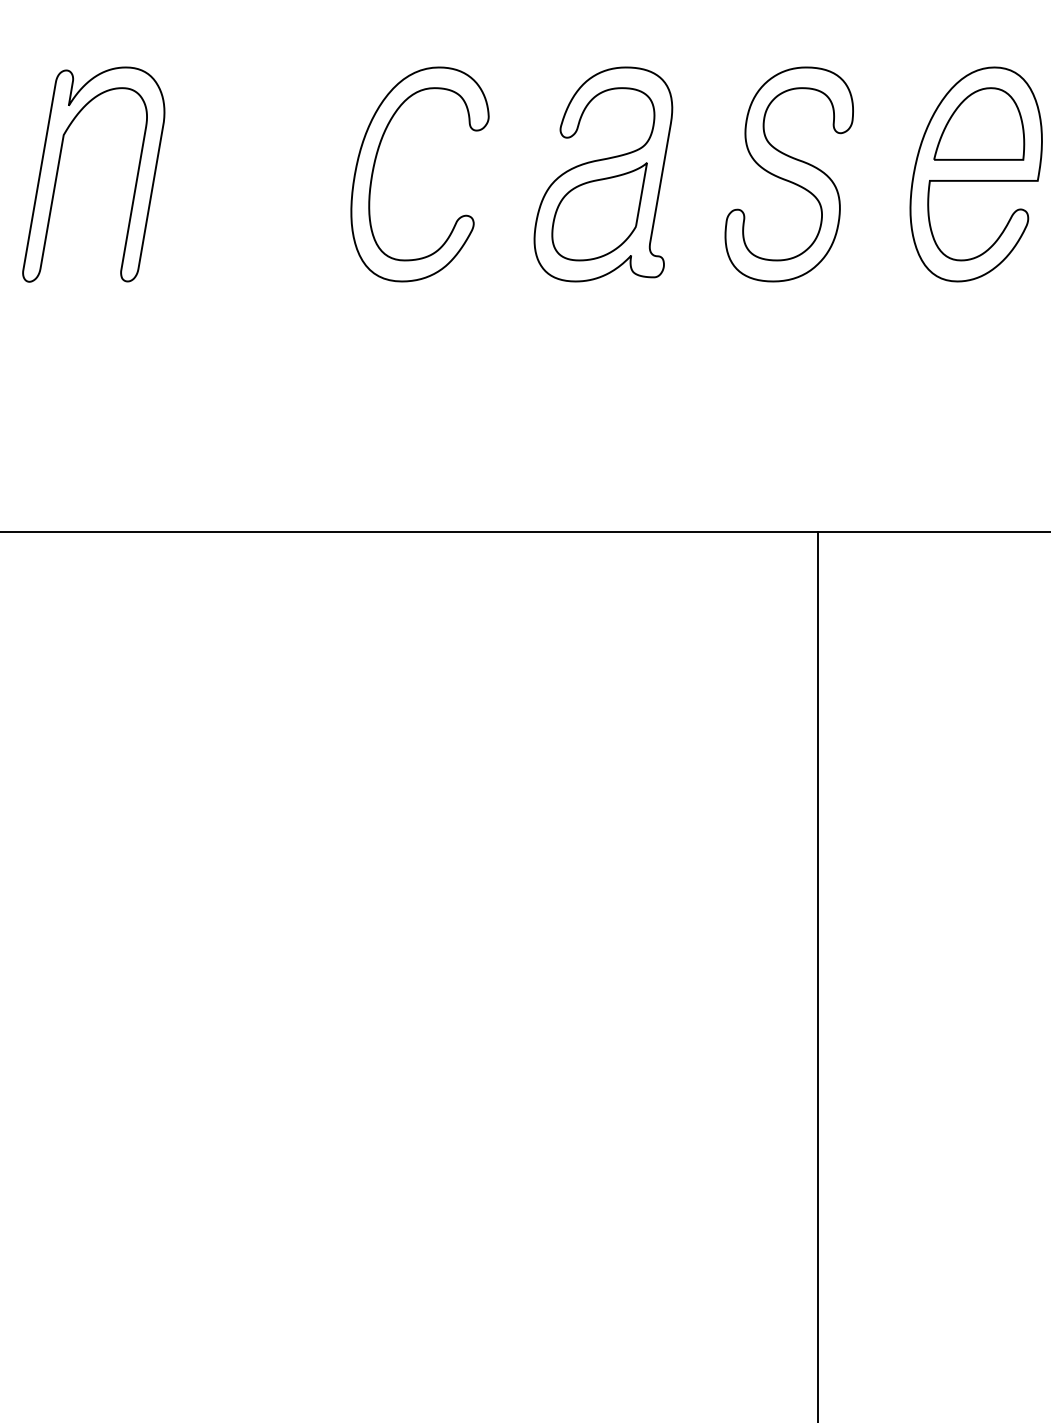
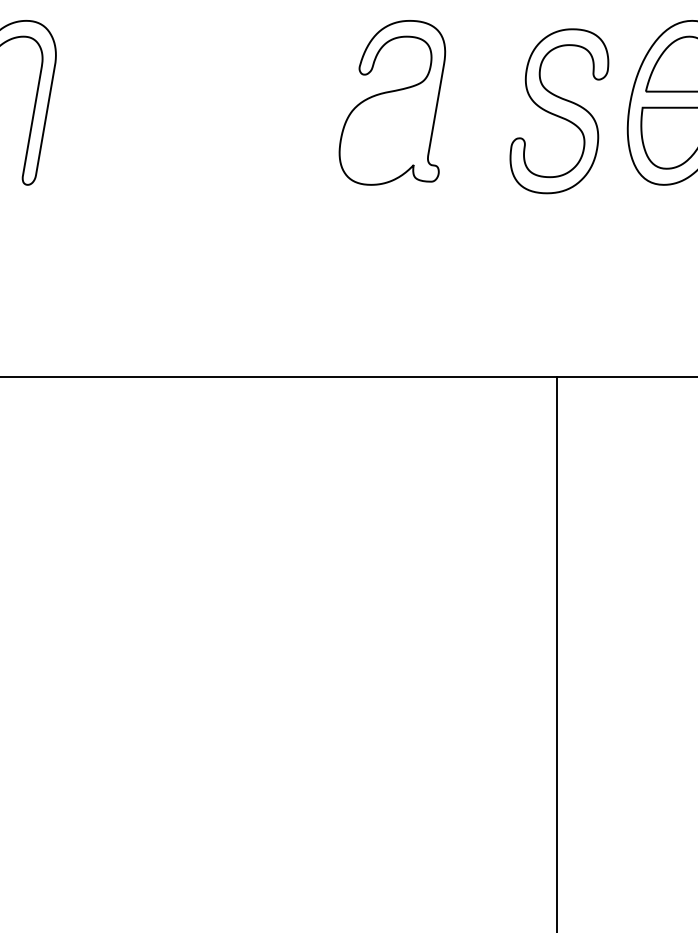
part: (375, 164) -> (217, 95), removed
part: (788, 174) -> (558, 111), moved
part: (599, 211) -> (389, 131), removed

